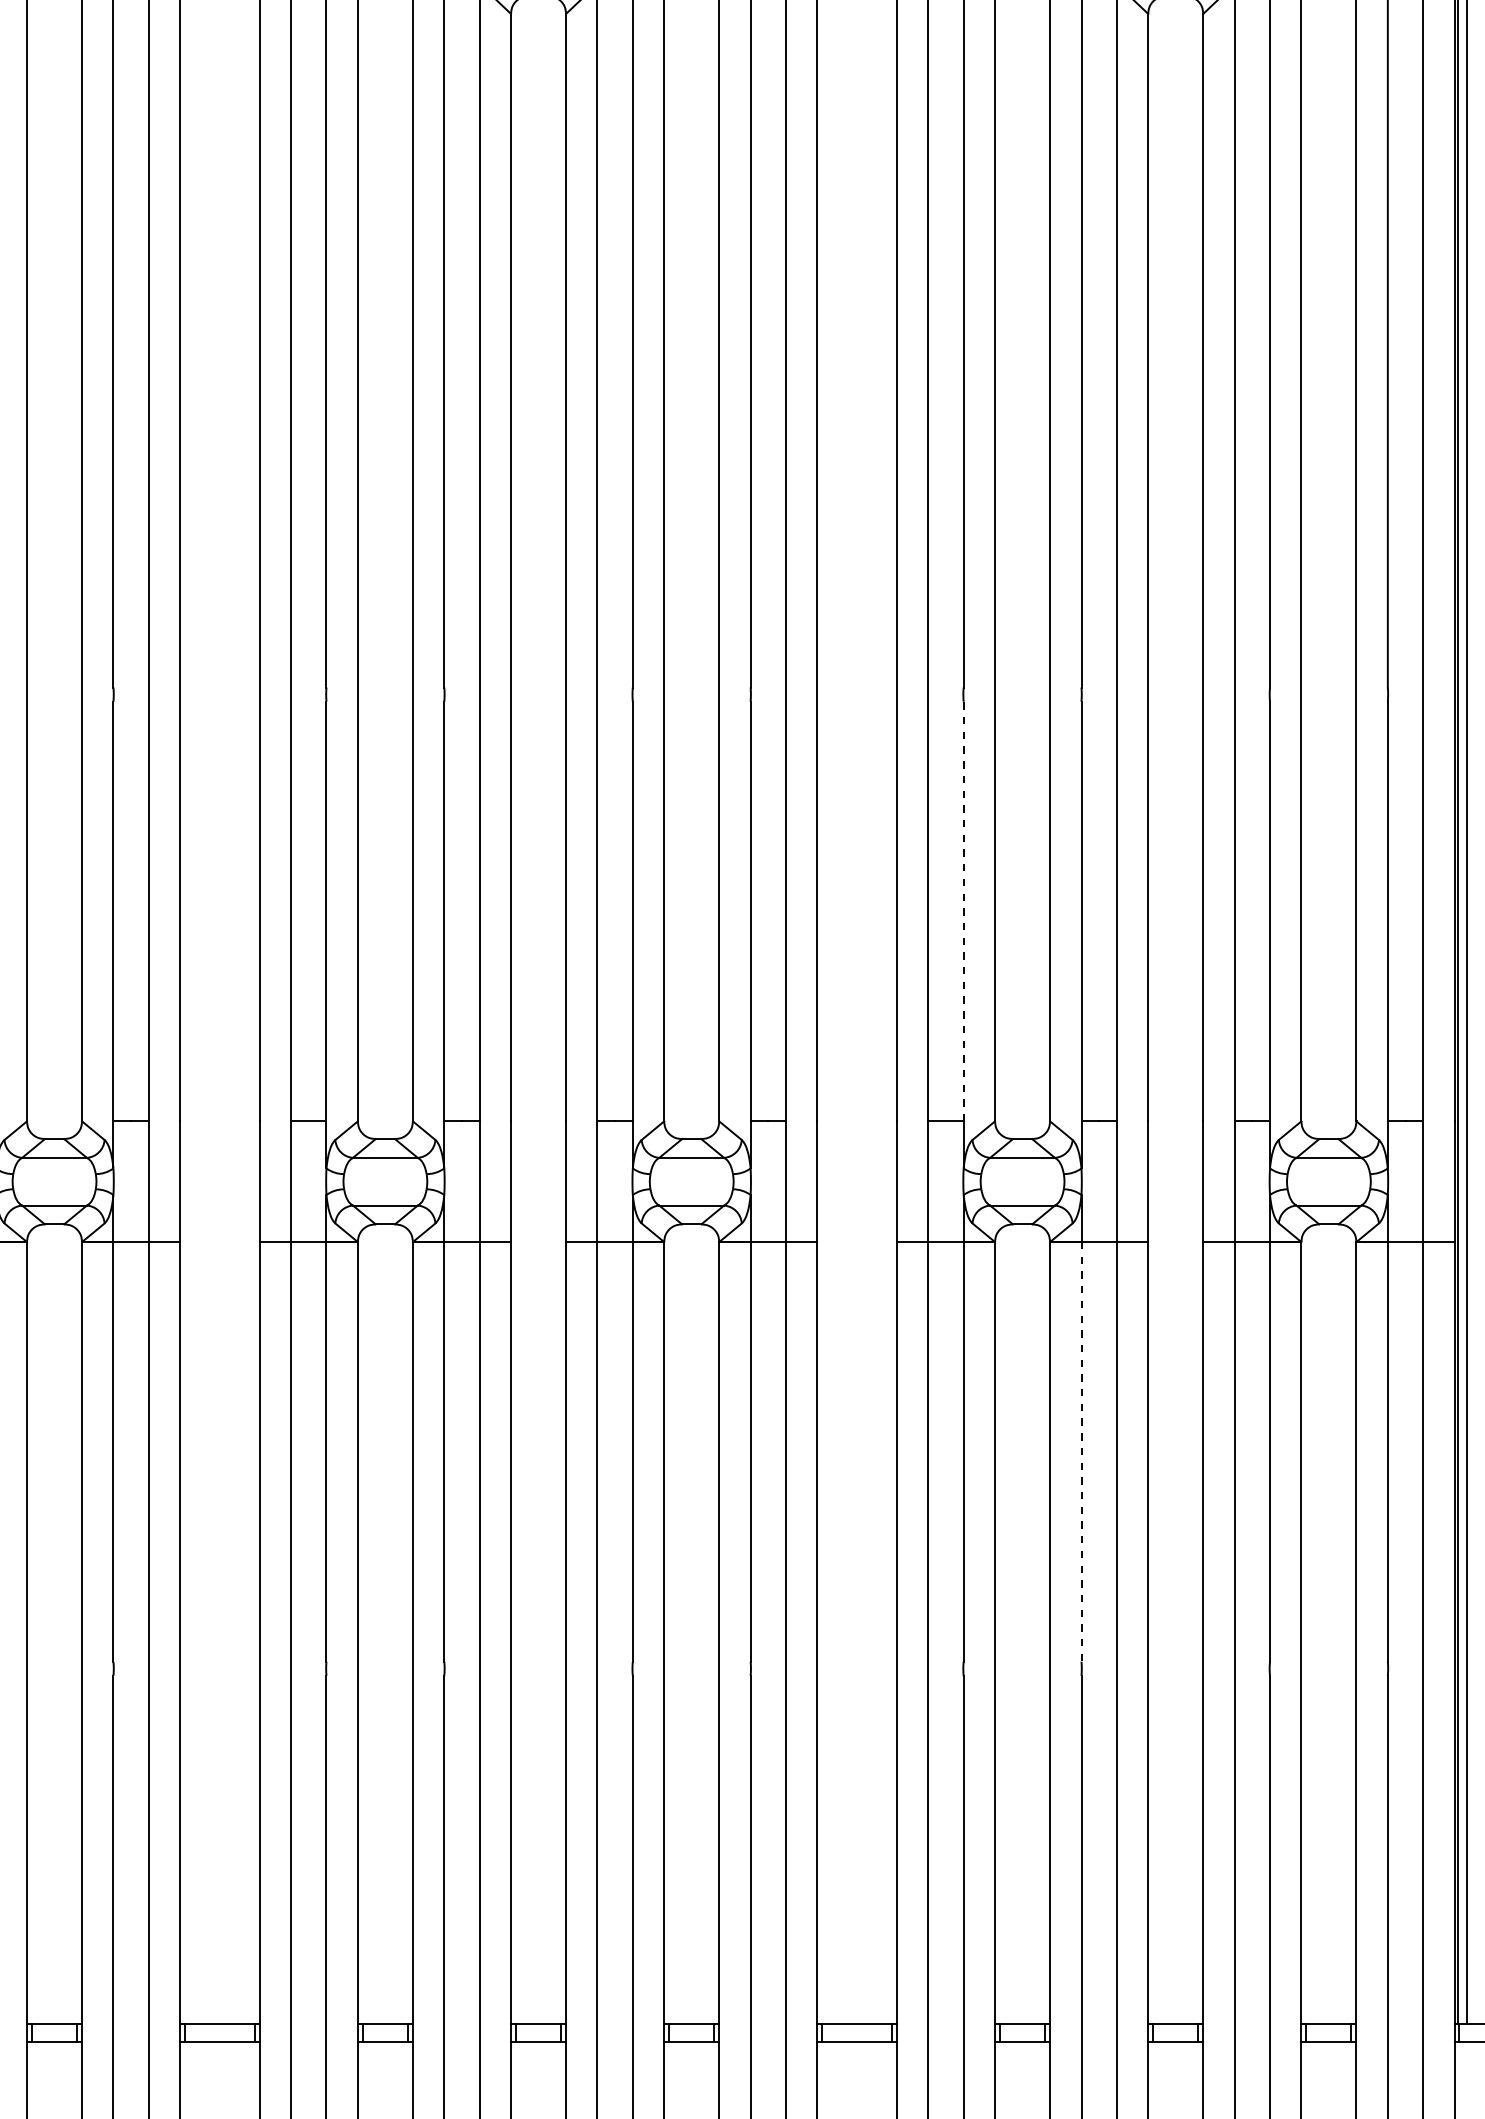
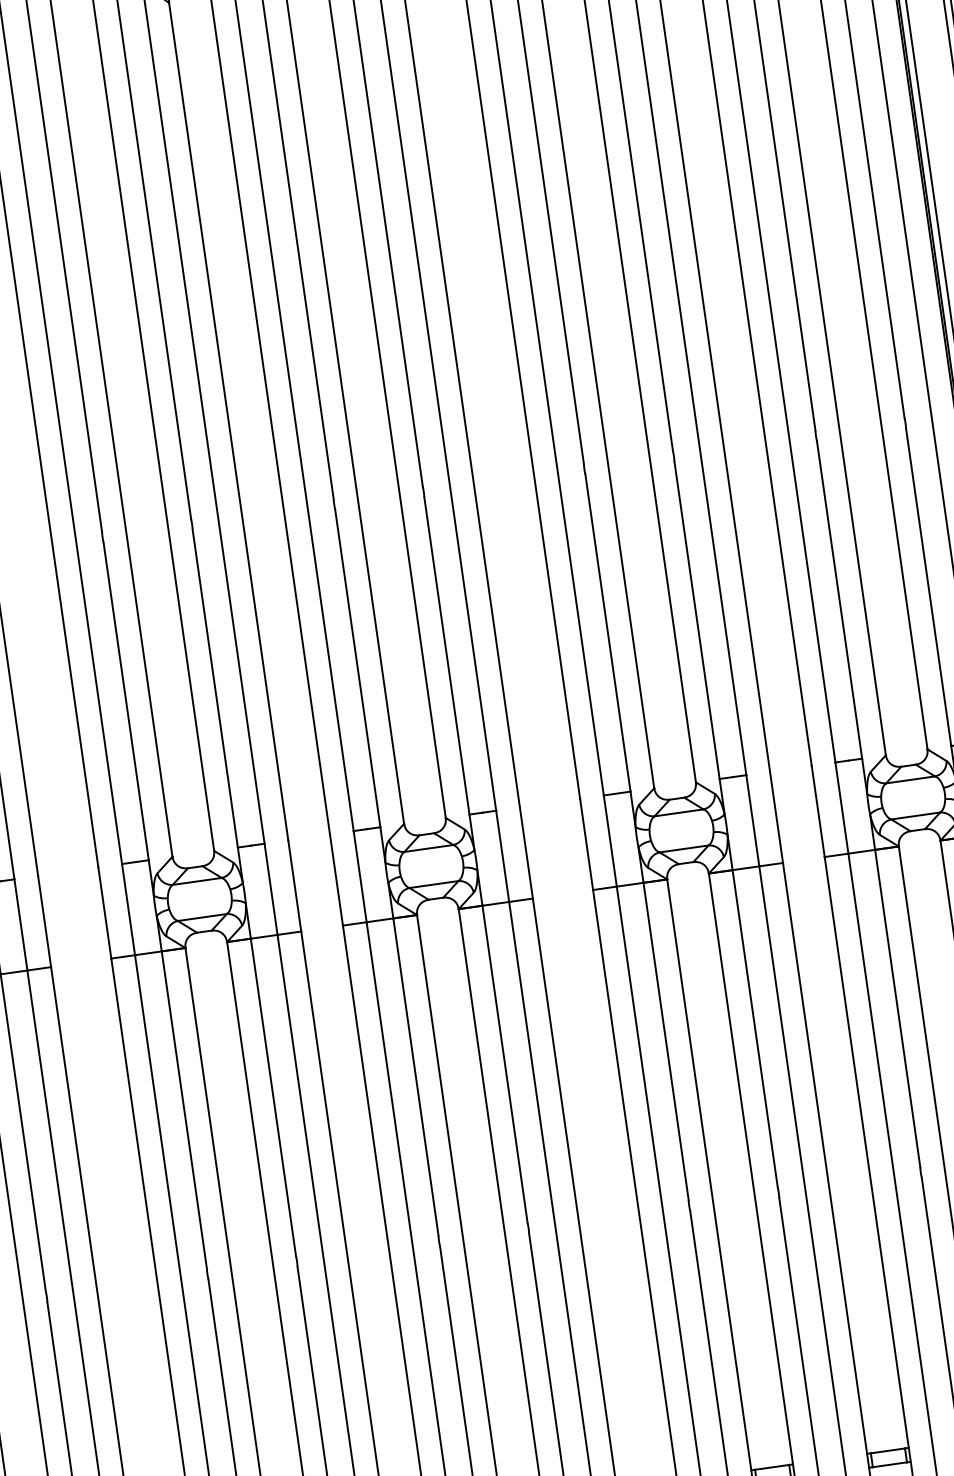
line: (963, 911) -> (607, 632), dashed -> solid
line: (1081, 1451) -> (755, 1028), dashed -> solid

